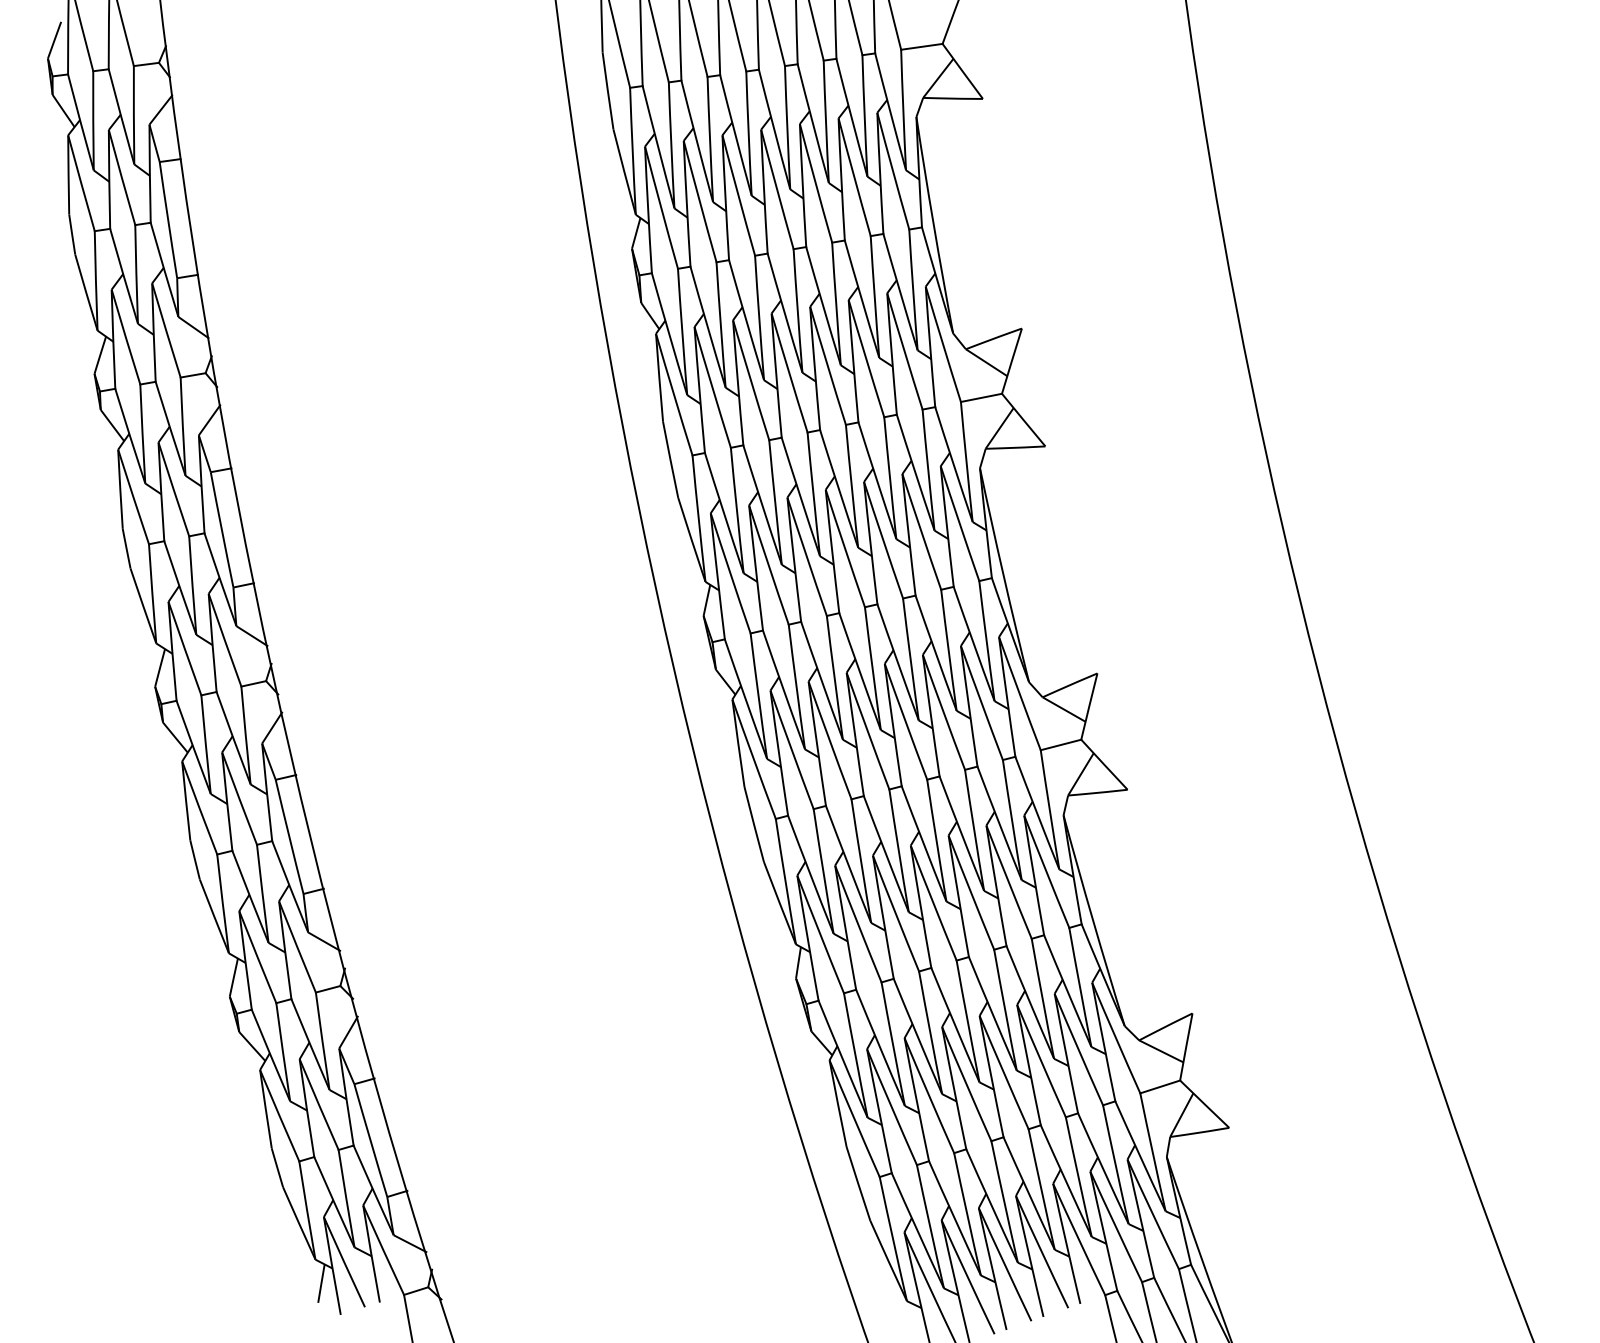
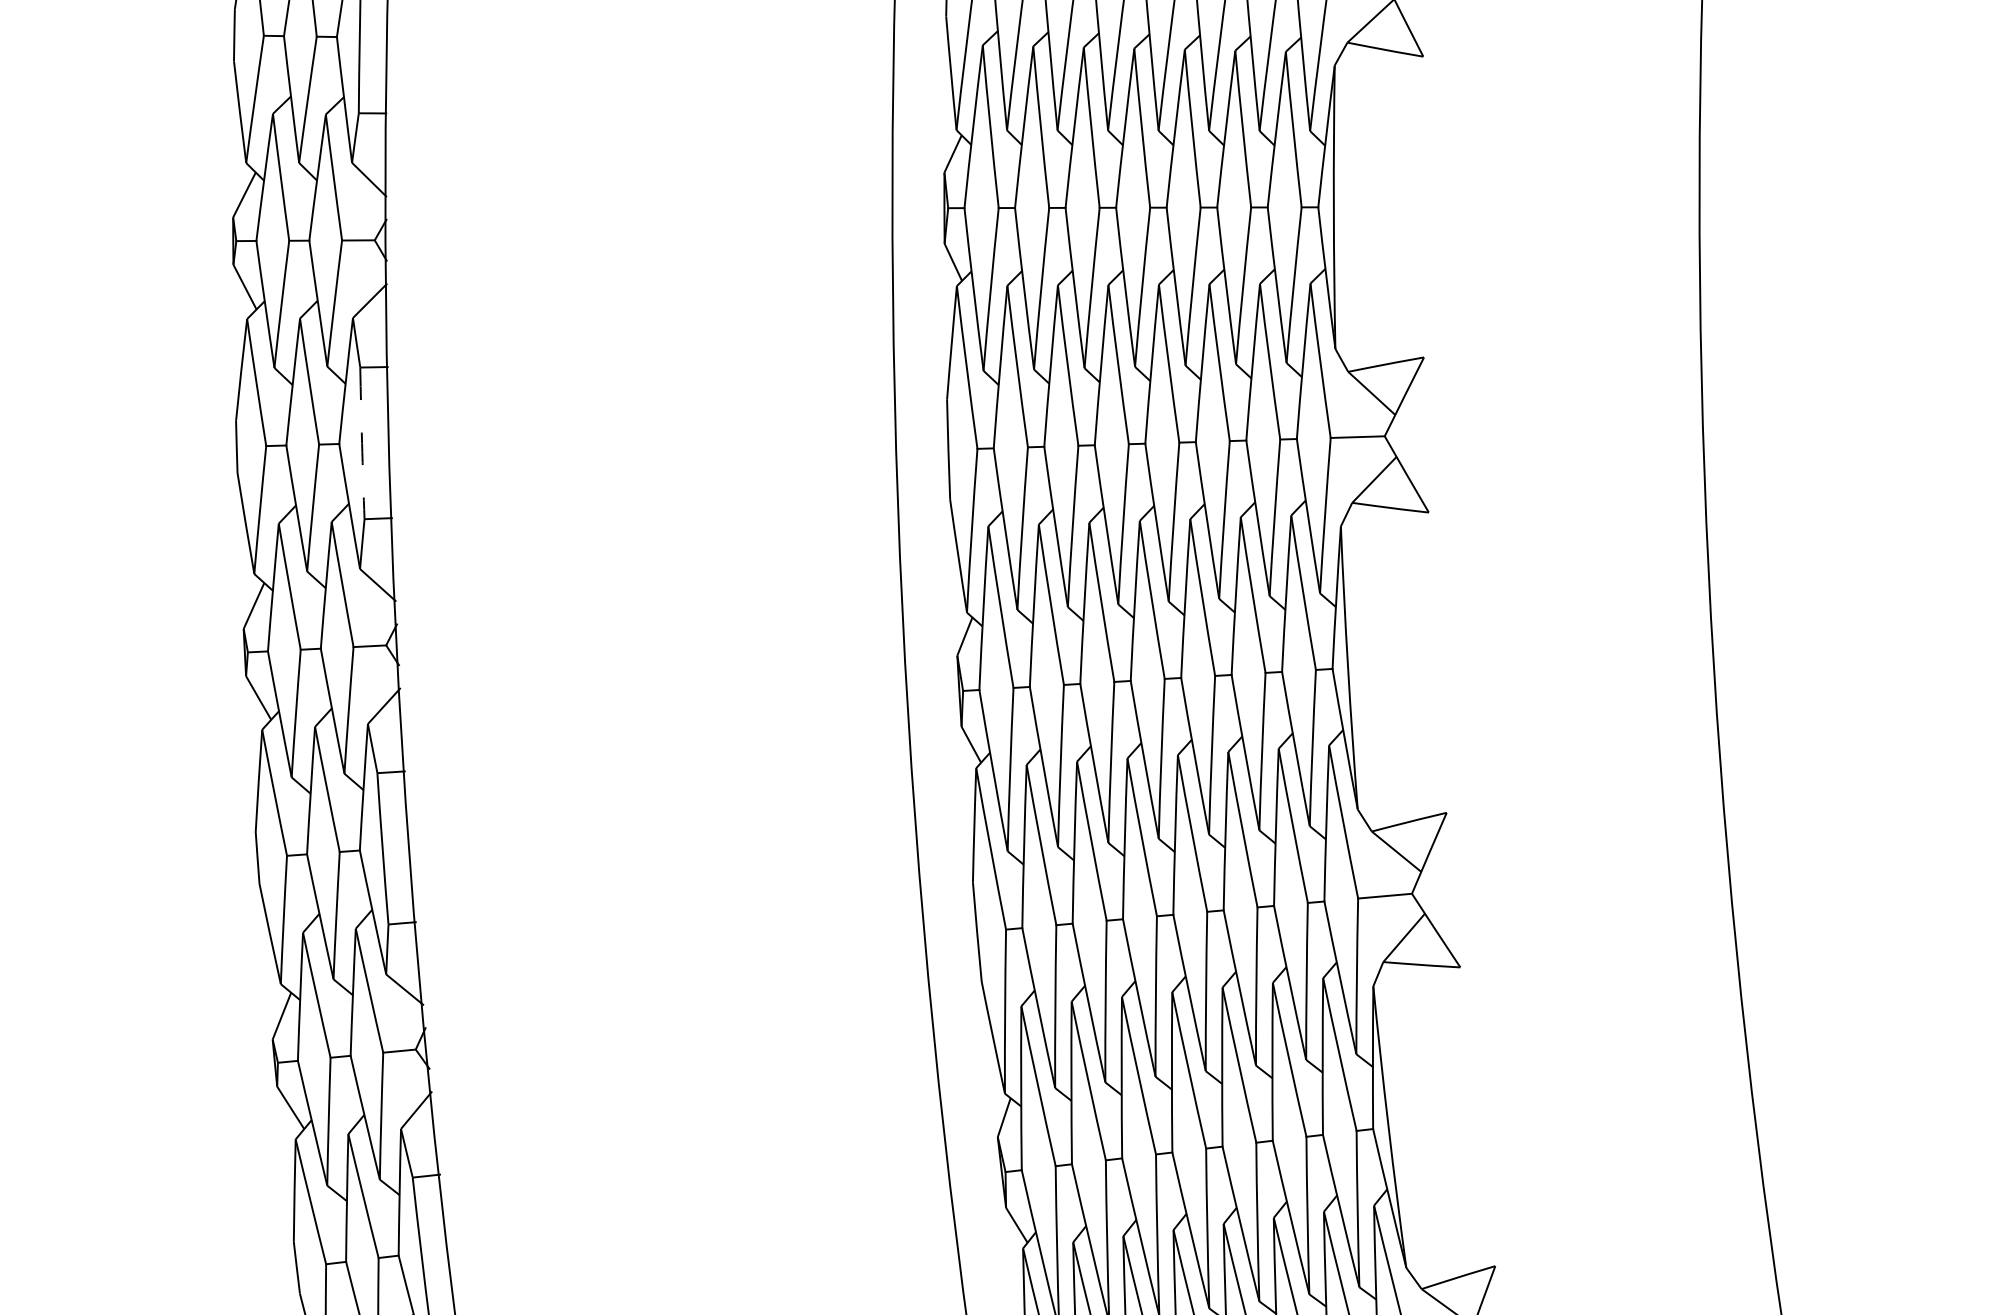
arc: (221, 529) -> (361, 442), solid -> dashed

